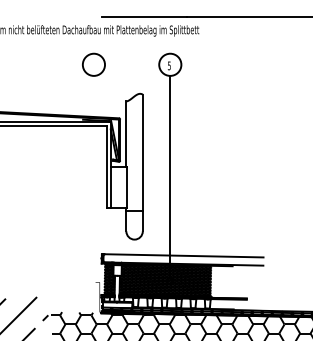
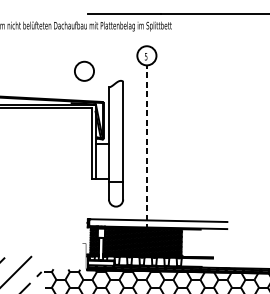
circle: (93, 64) -> (84, 71), moved
line: (170, 176) -> (147, 152), solid -> dashed

